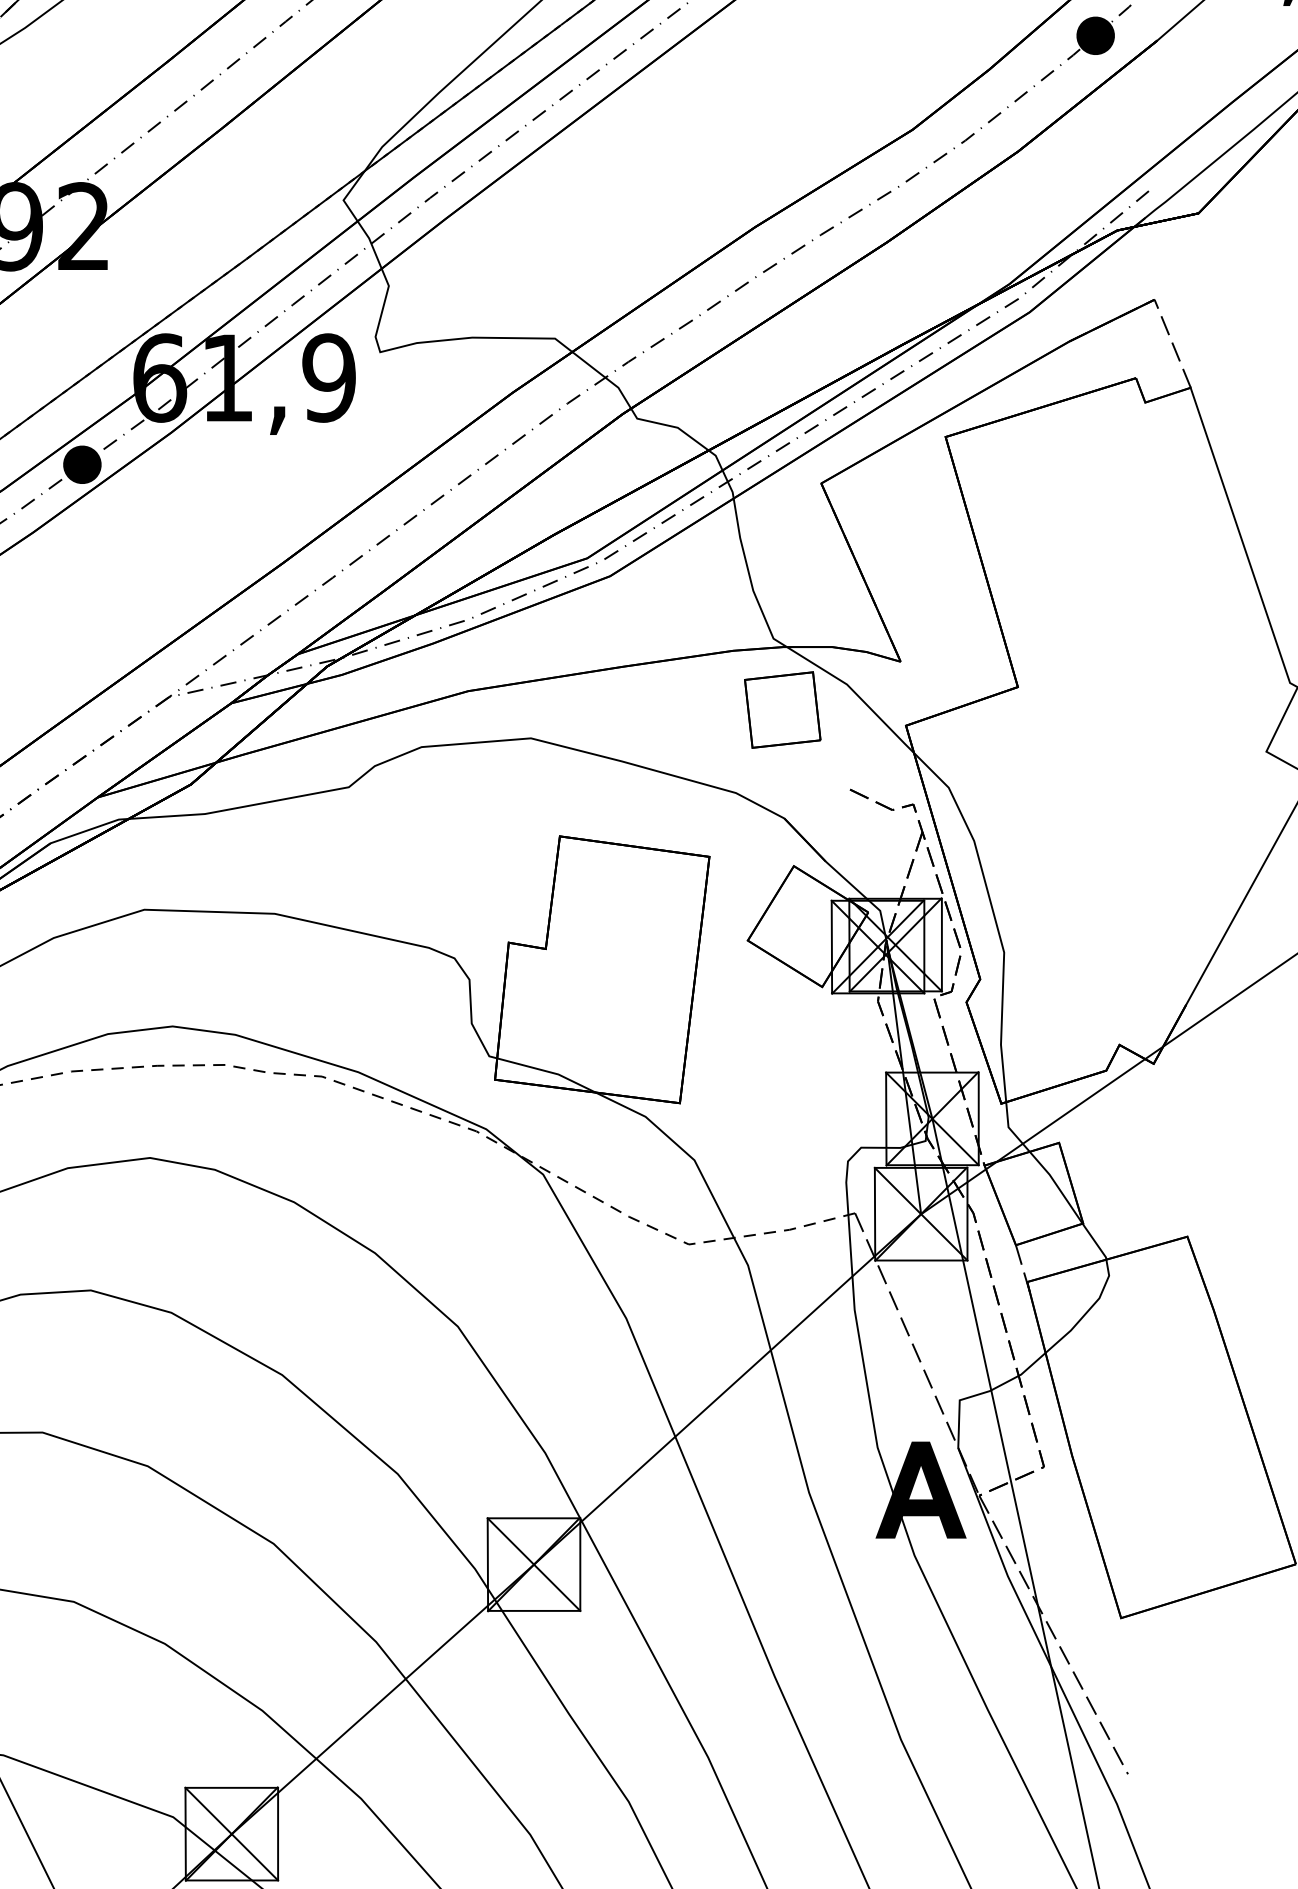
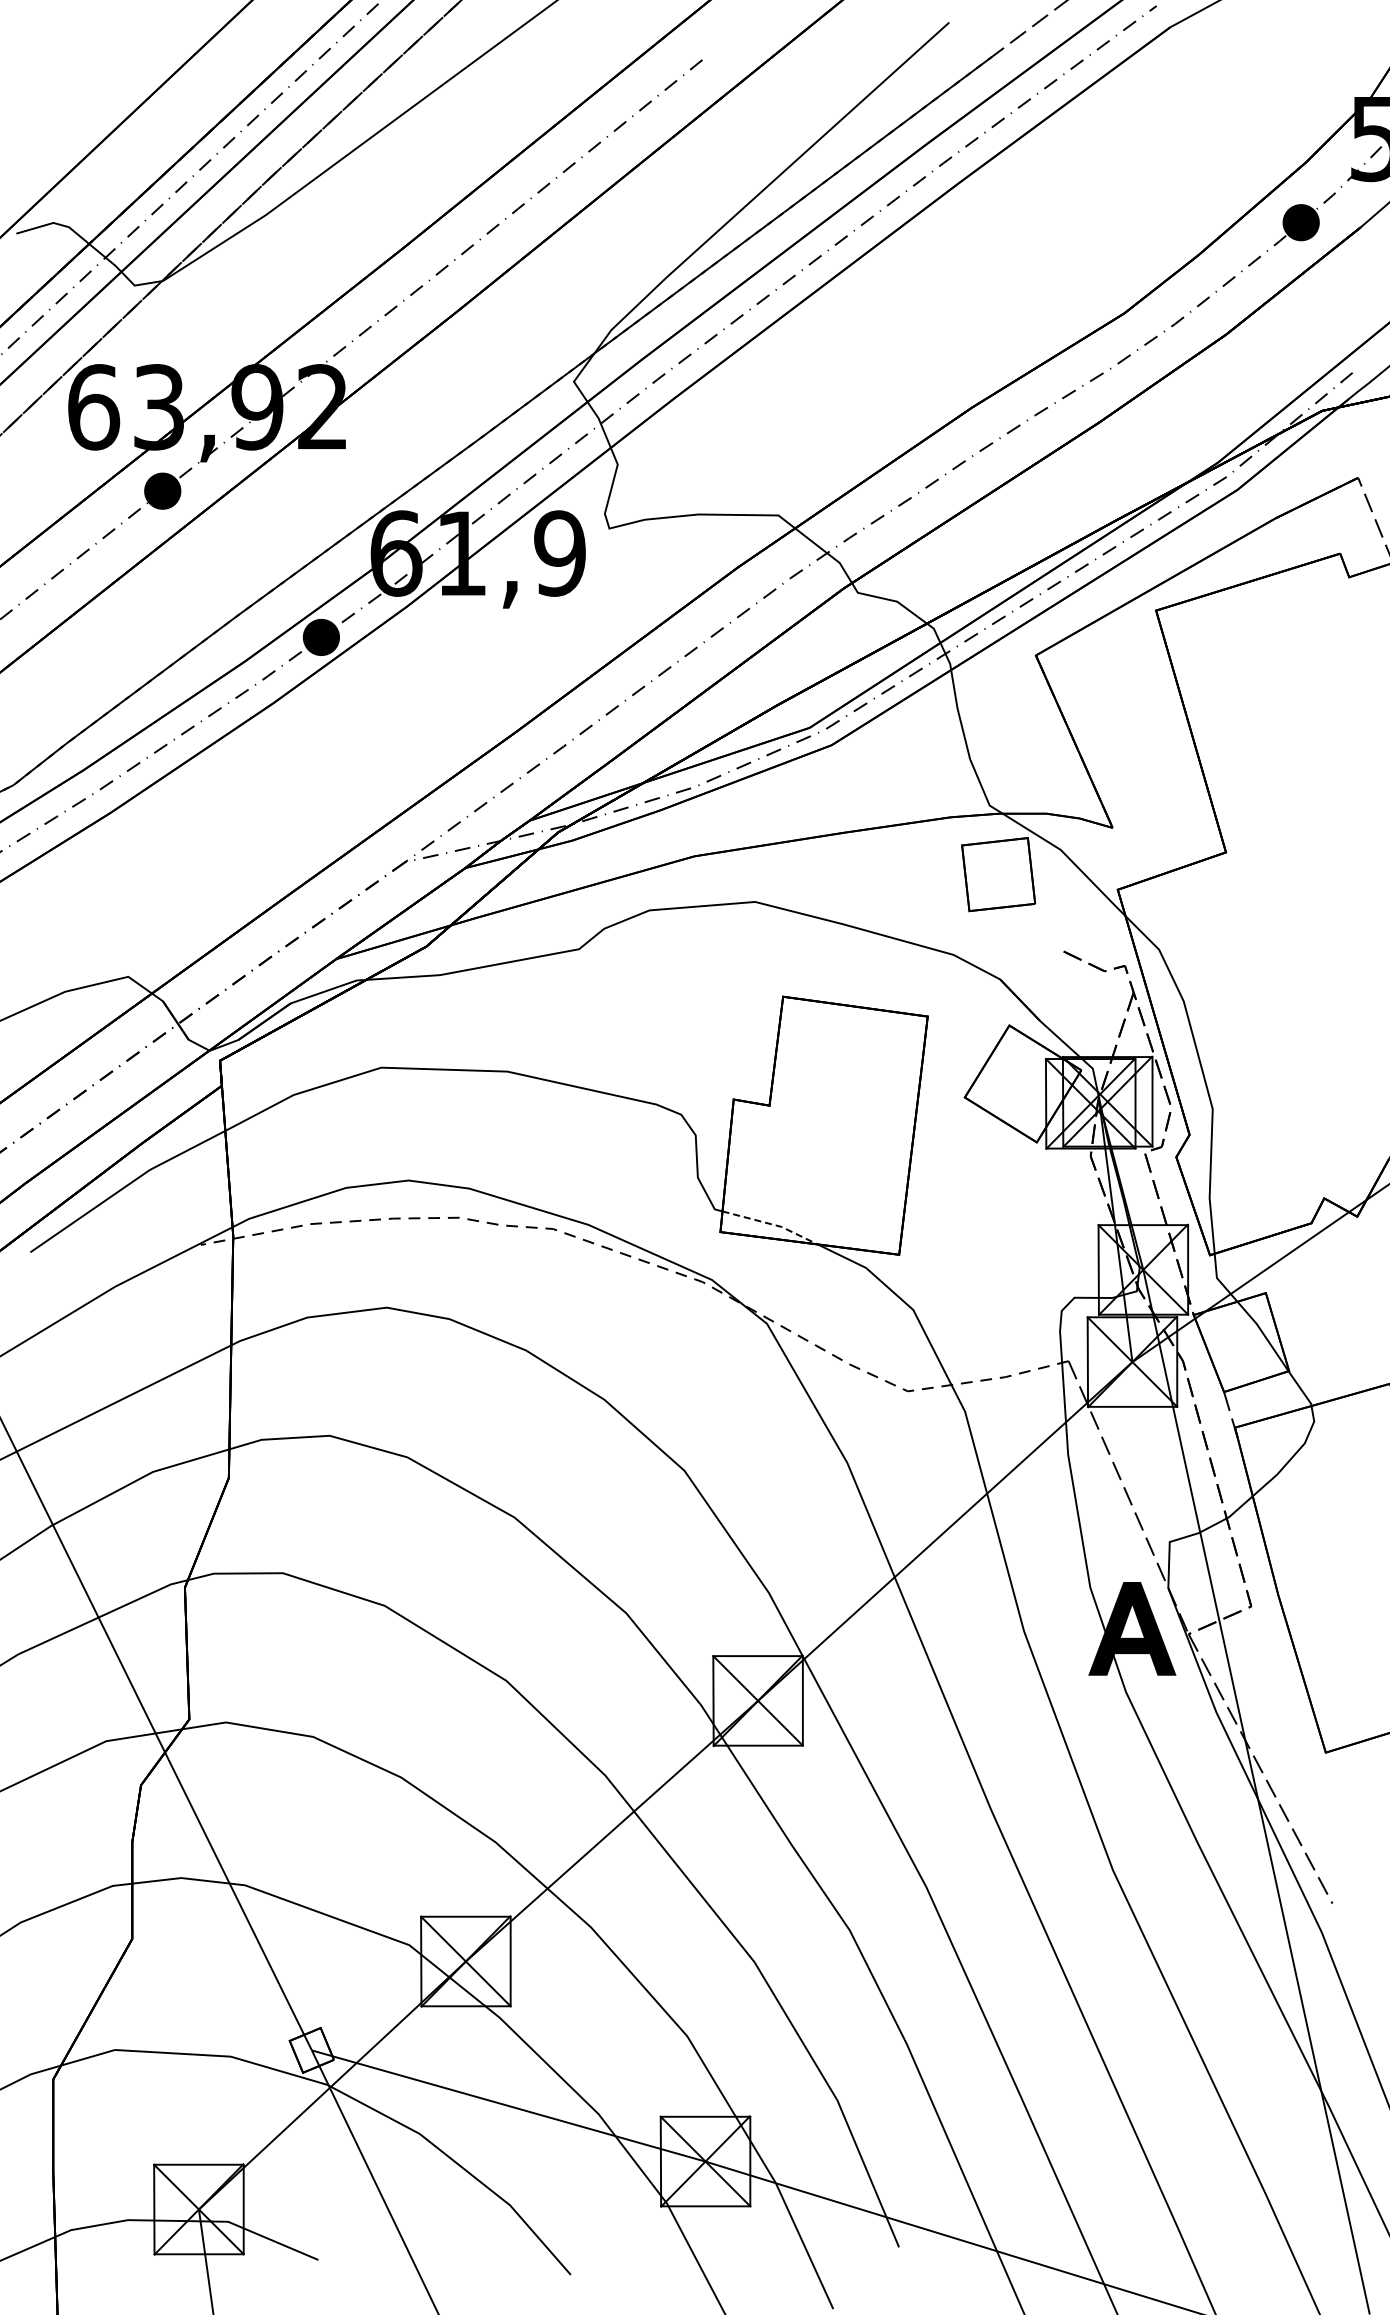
line: (548, 1071) -> (772, 1224), solid -> dashed

